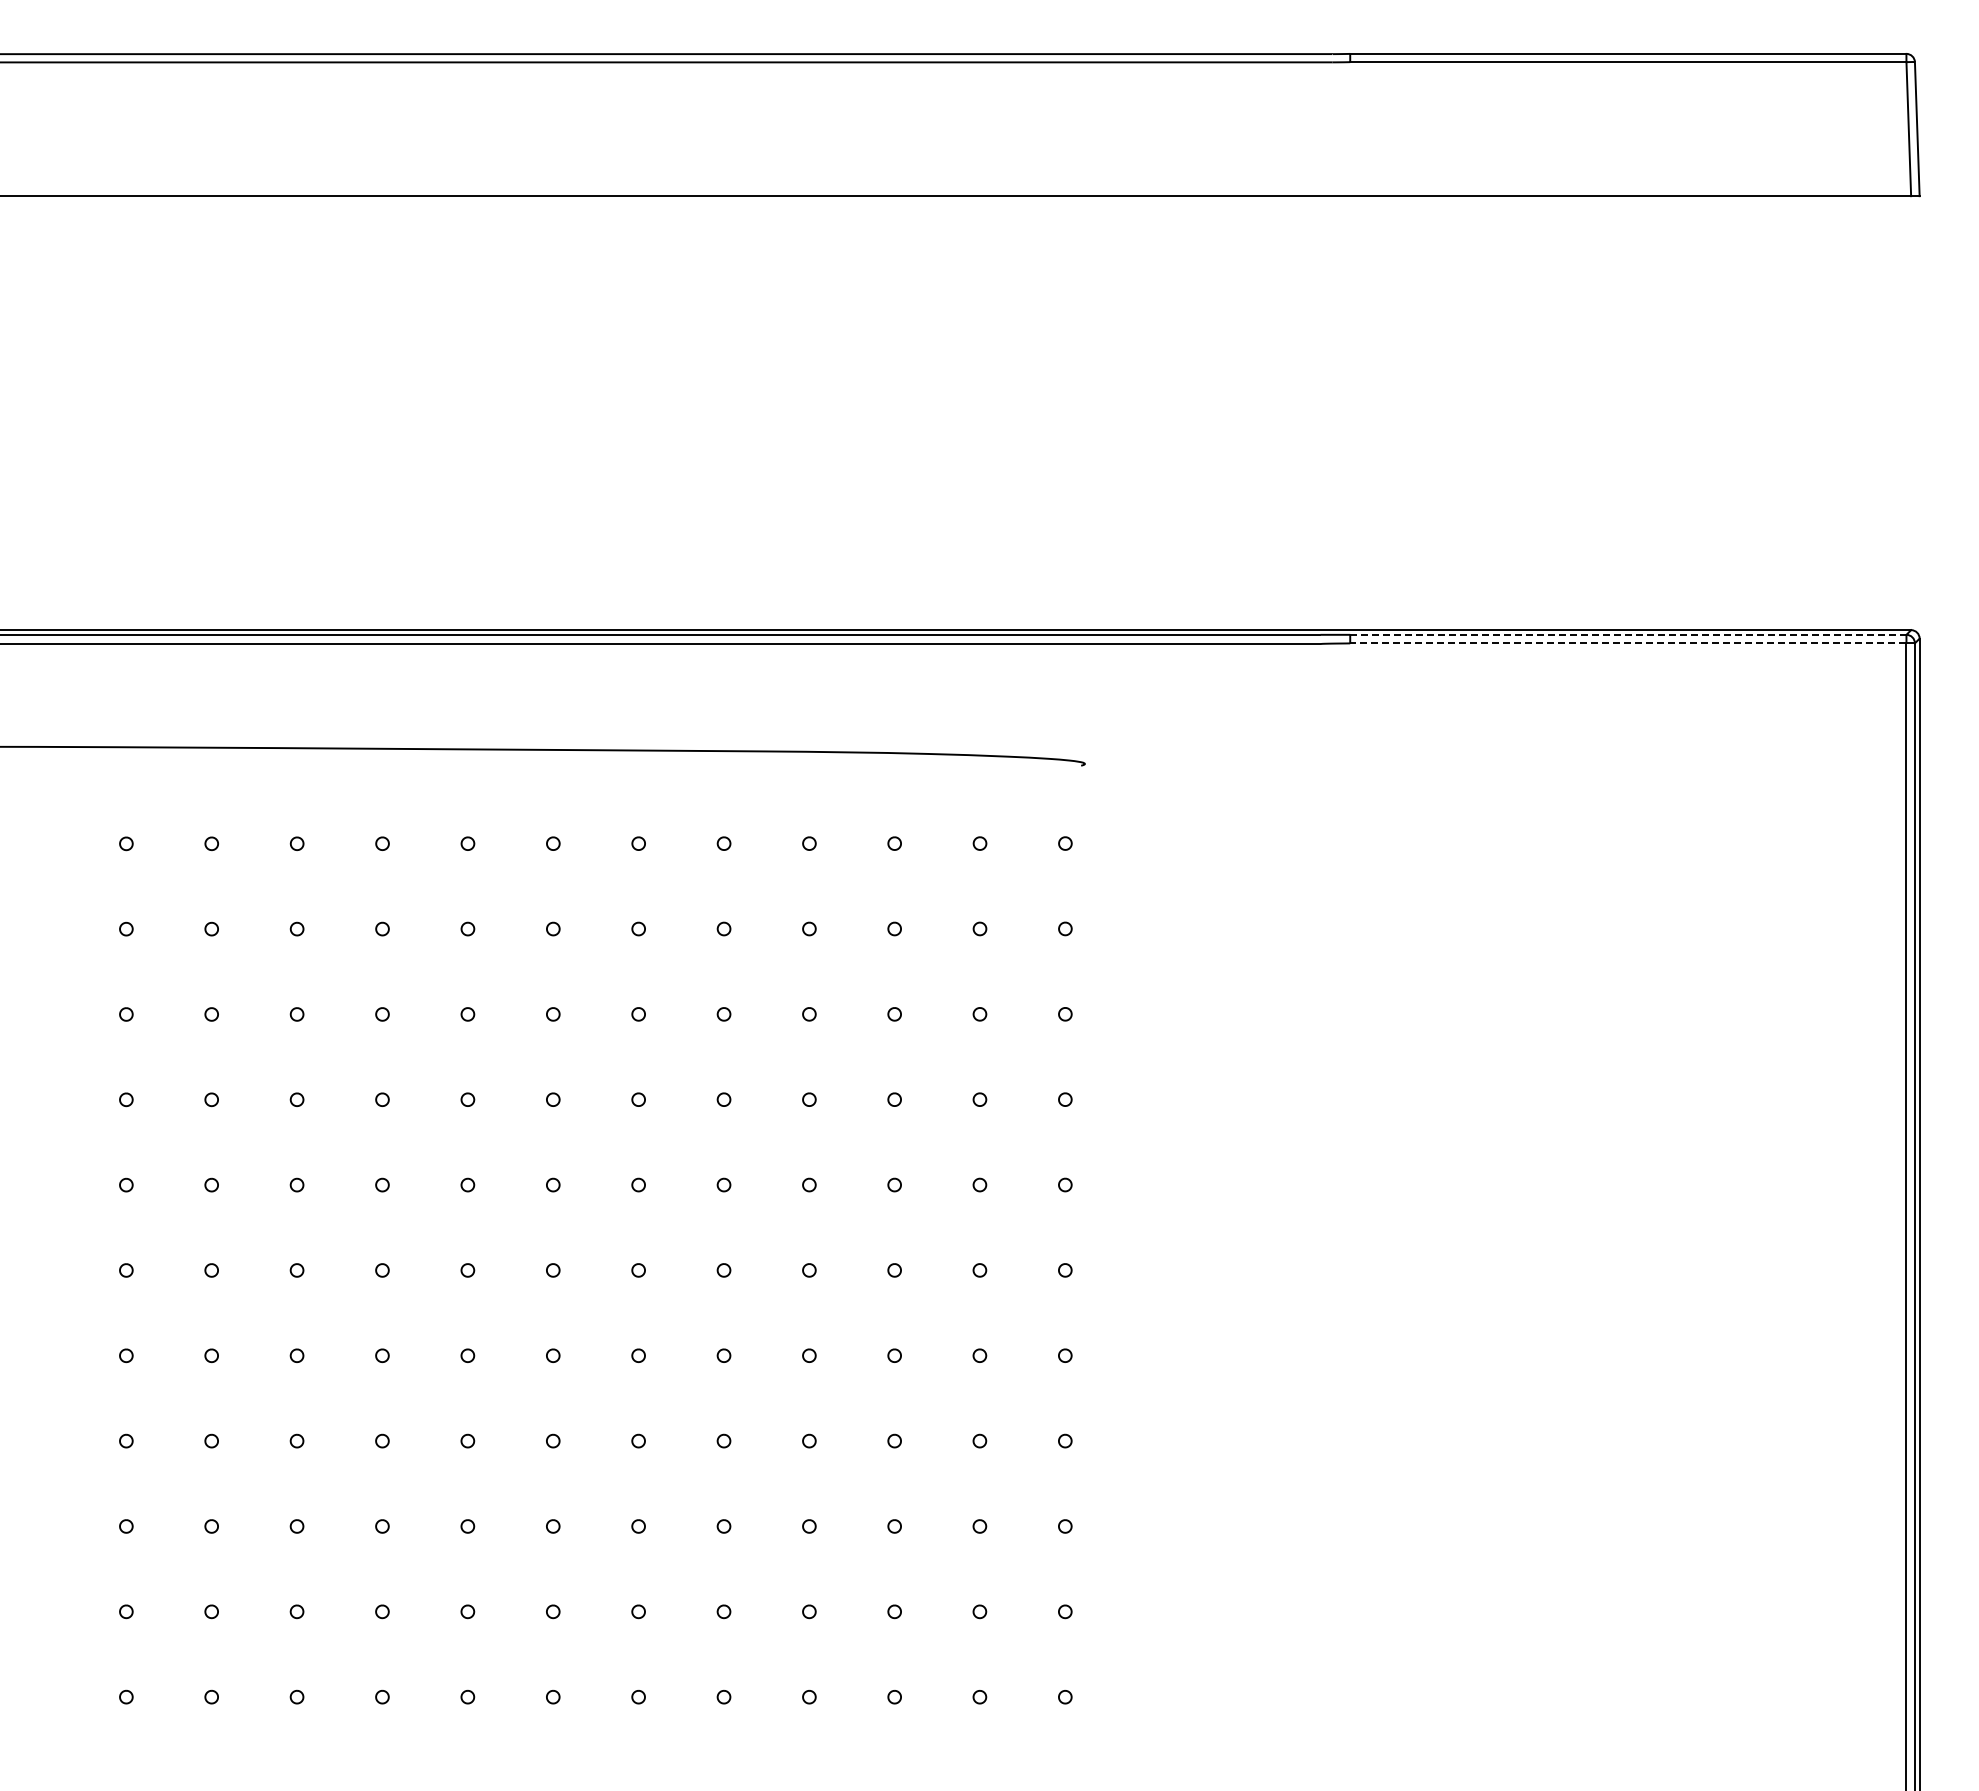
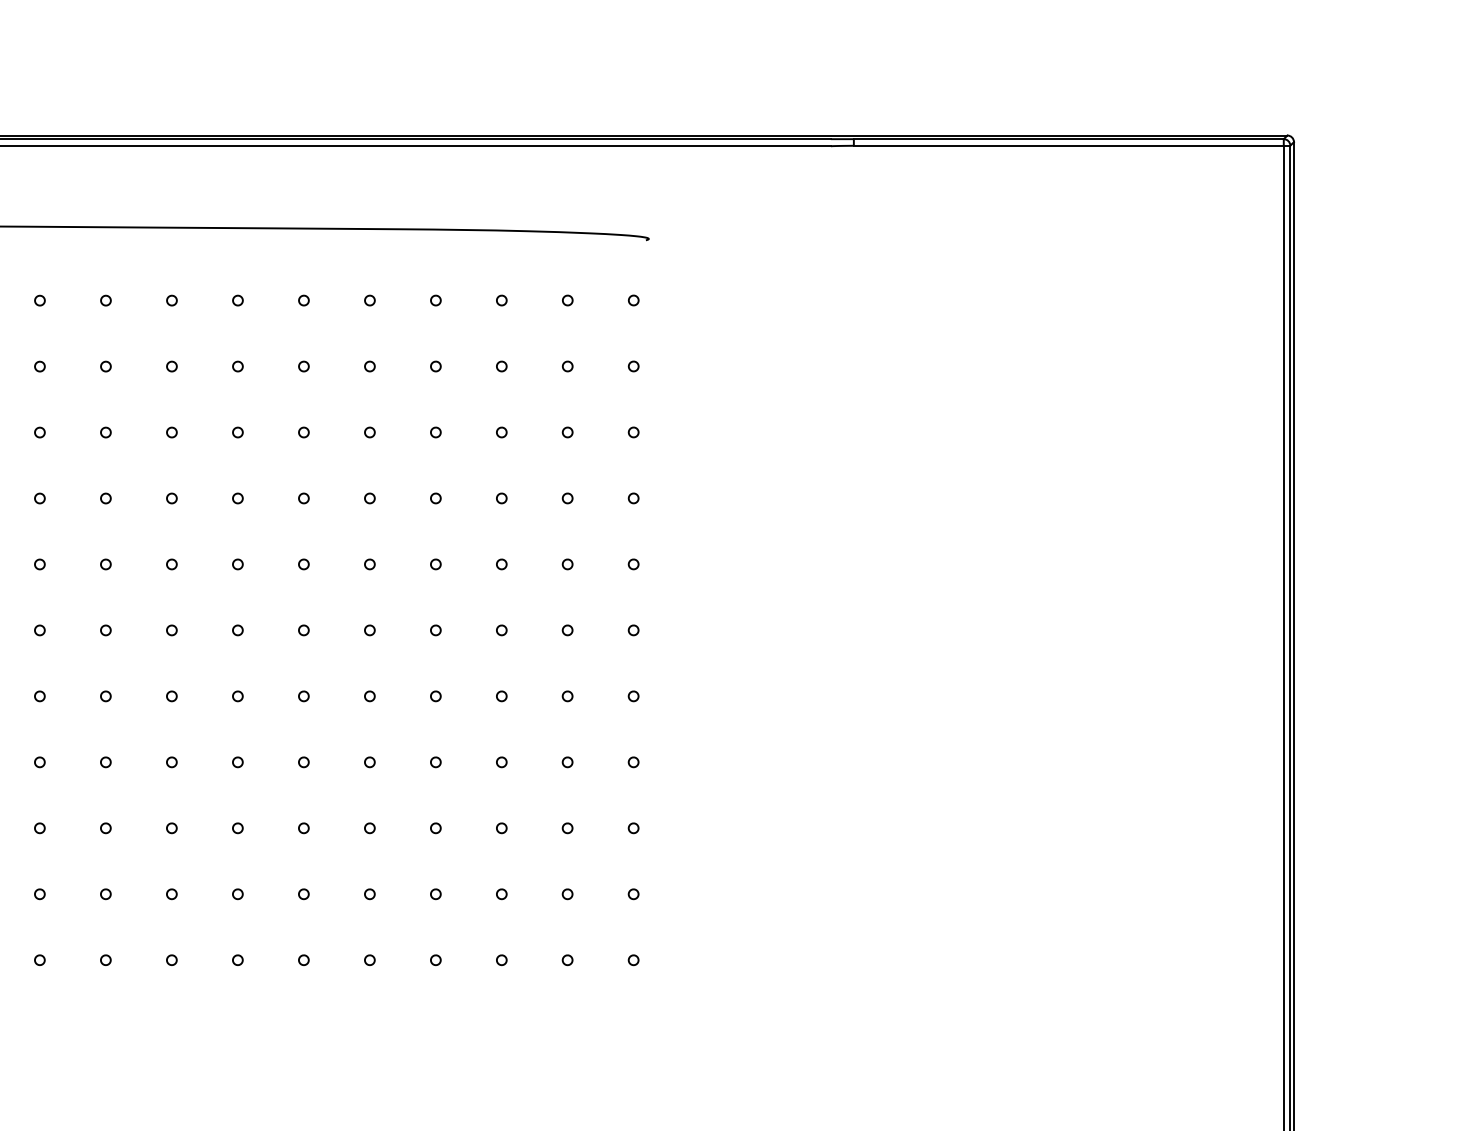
line: (1628, 634) -> (1068, 138), dashed -> solid
line: (1627, 643) -> (1068, 145), dashed -> solid

